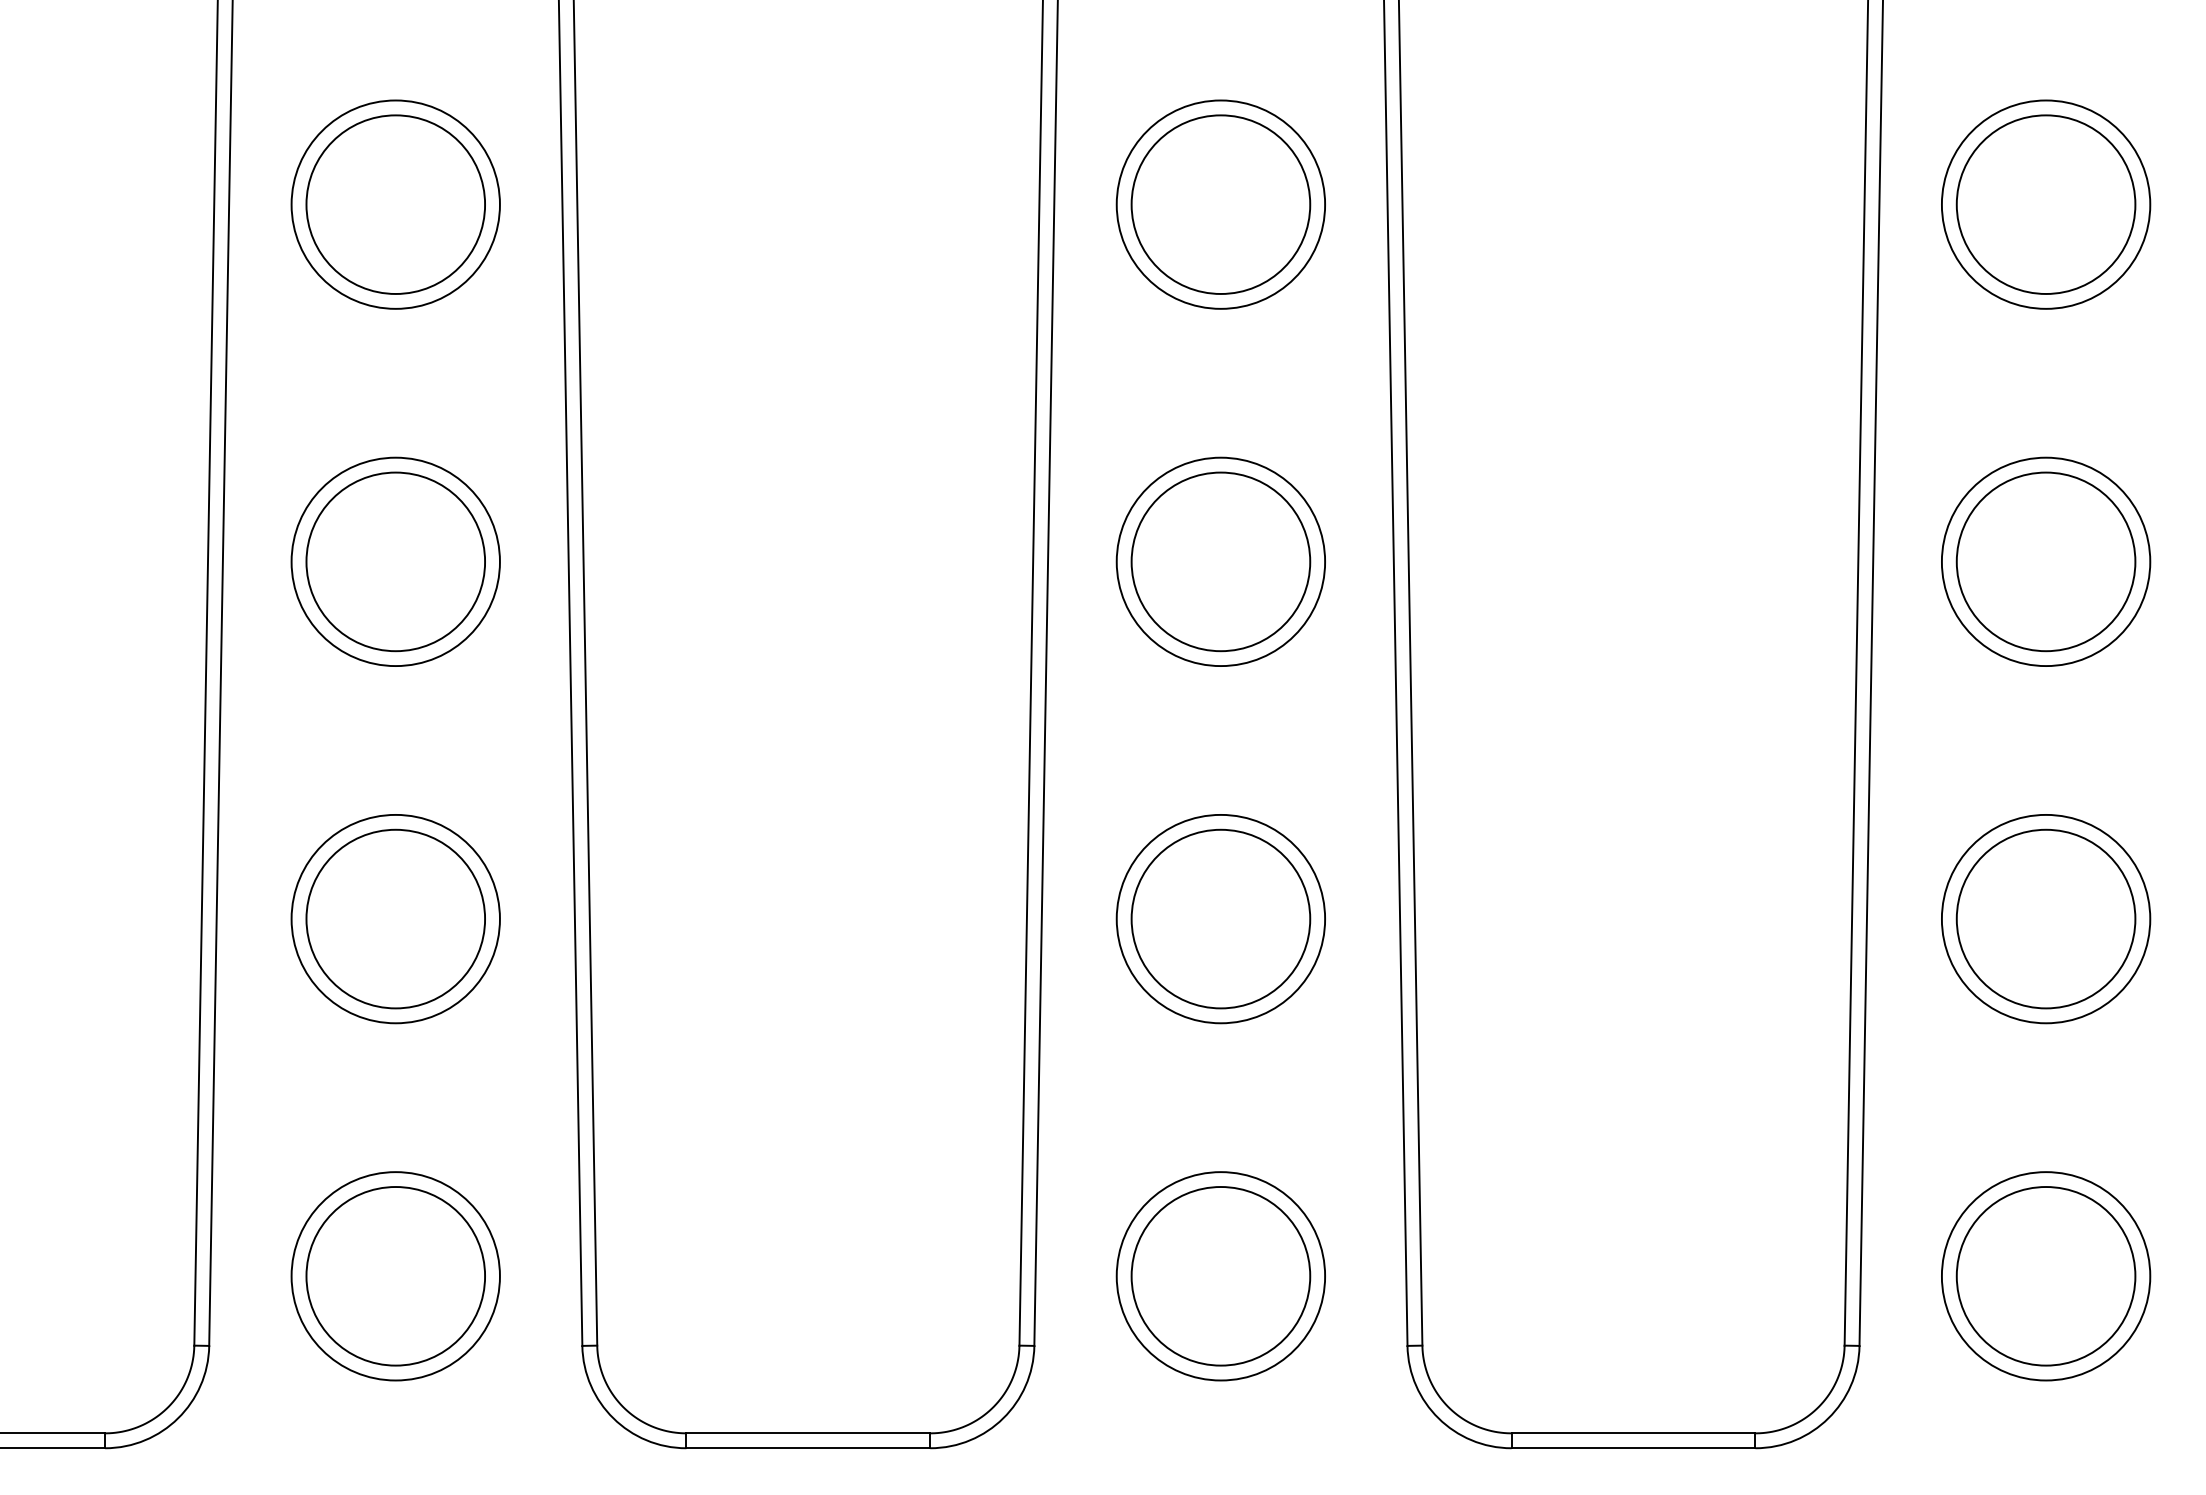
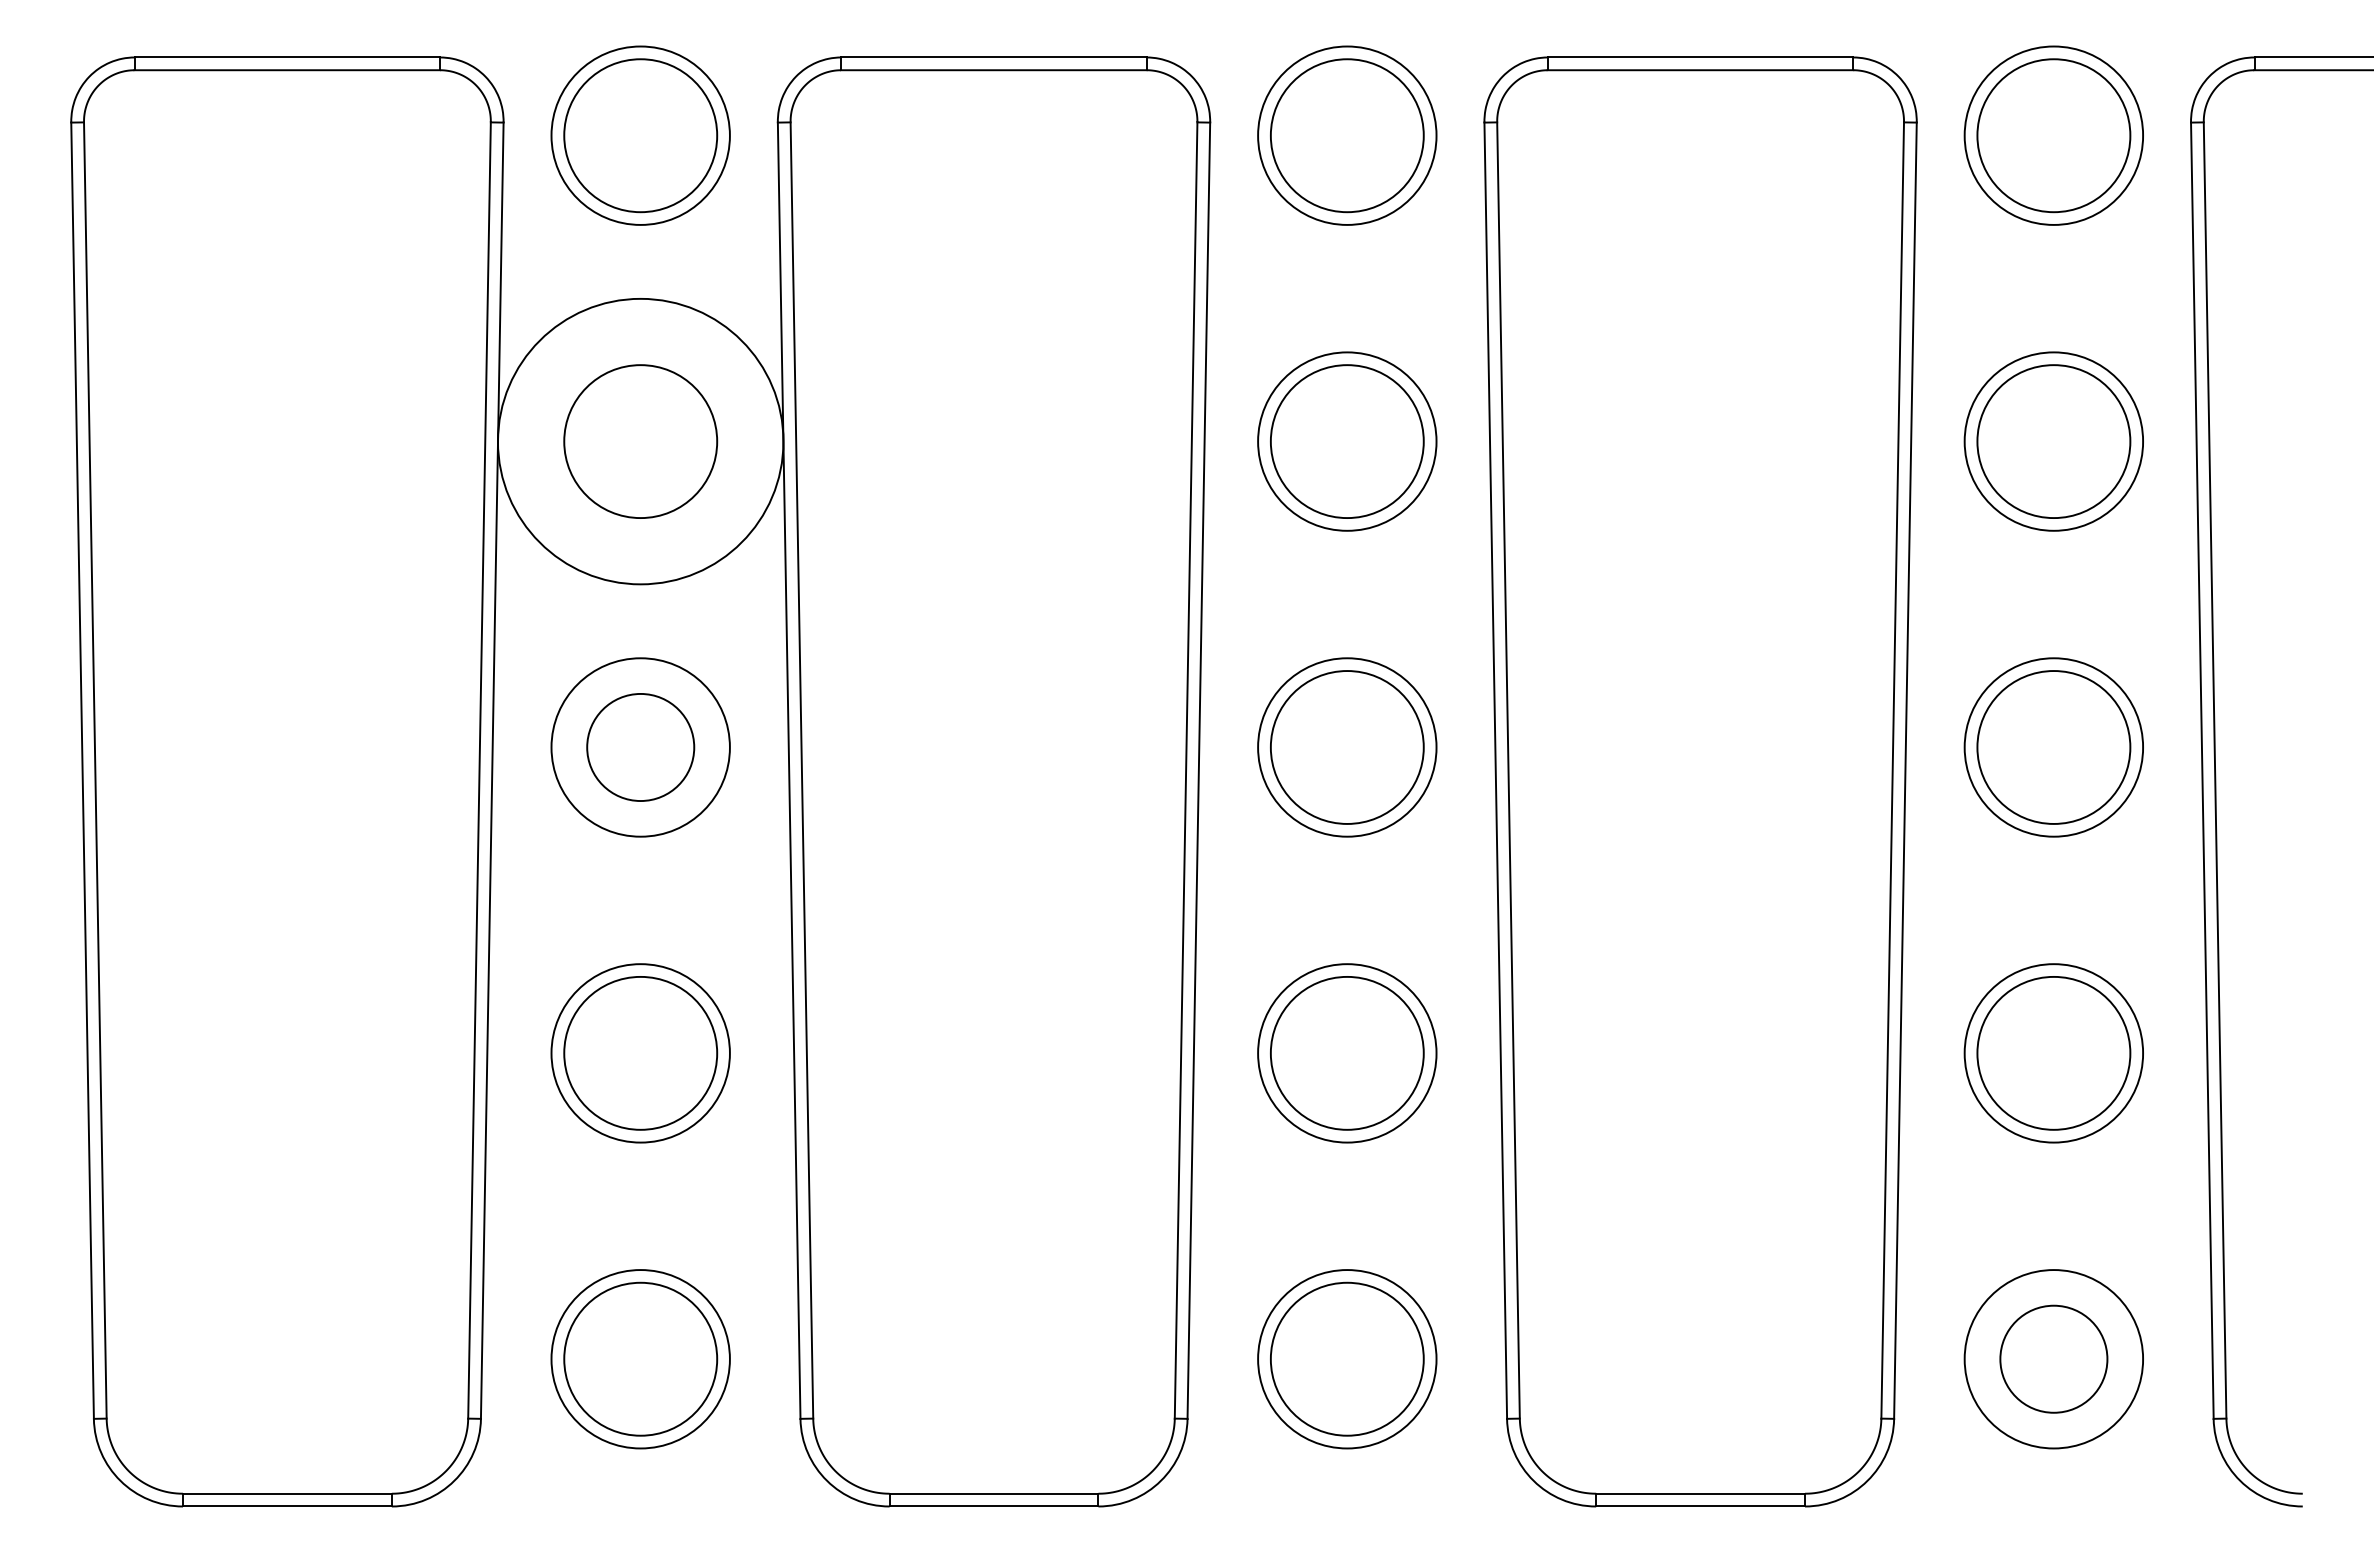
circle: (395, 204) -> (640, 441), size x1.6
circle: (395, 561) -> (640, 747), size x0.7
circle: (2045, 1275) -> (2053, 1358), size x0.7

